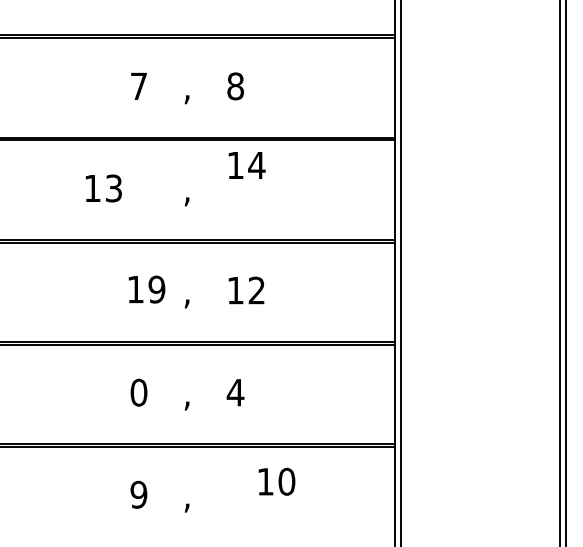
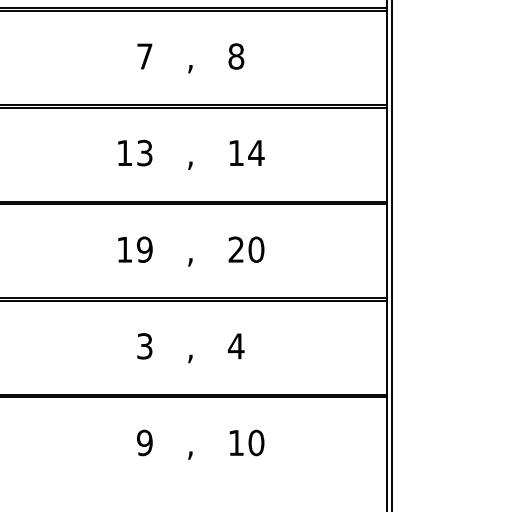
text: (246, 165) -> (246, 153), moved
text: (103, 188) -> (134, 153), moved
text: (146, 289) -> (134, 249), moved
text: (246, 290) -> (246, 249), 12 -> 20
text: (138, 392) -> (144, 346), 0 -> 3
text: (276, 481) -> (246, 442), moved

